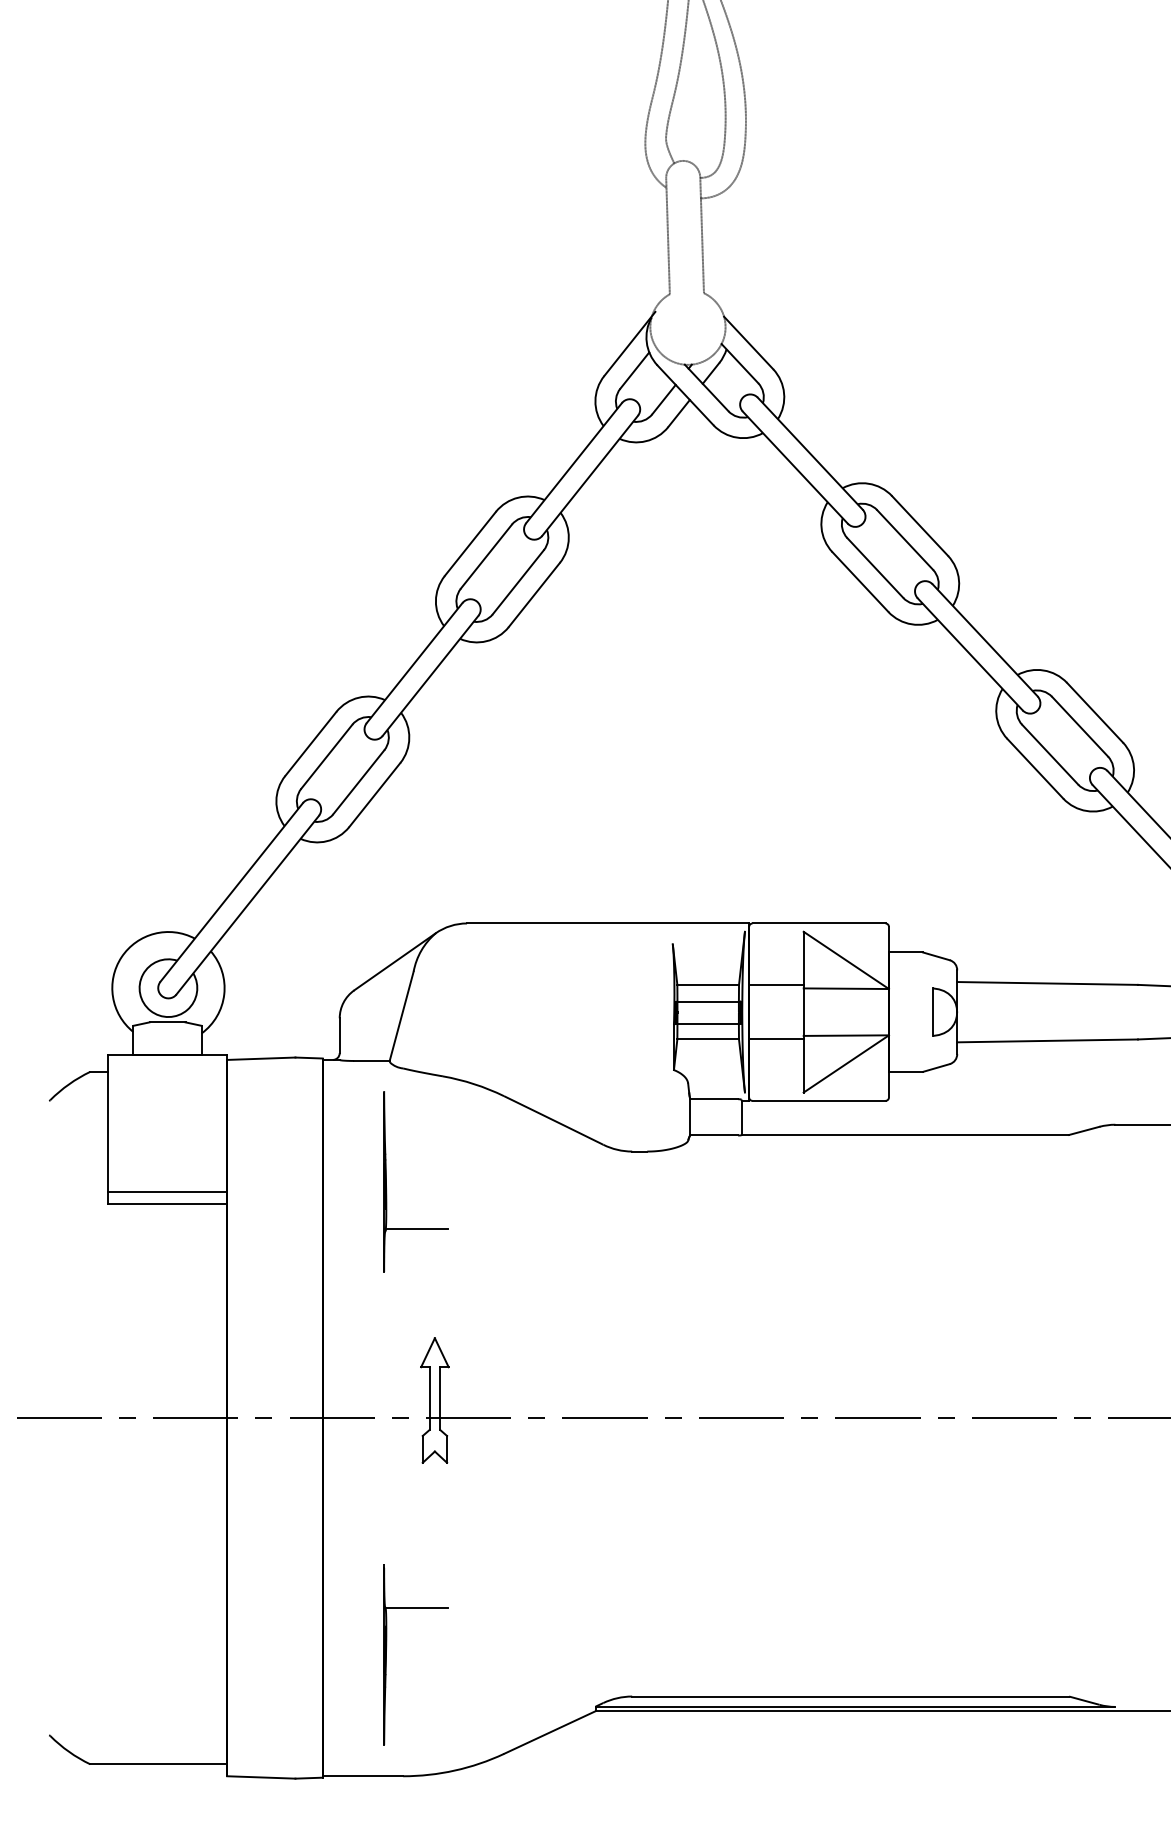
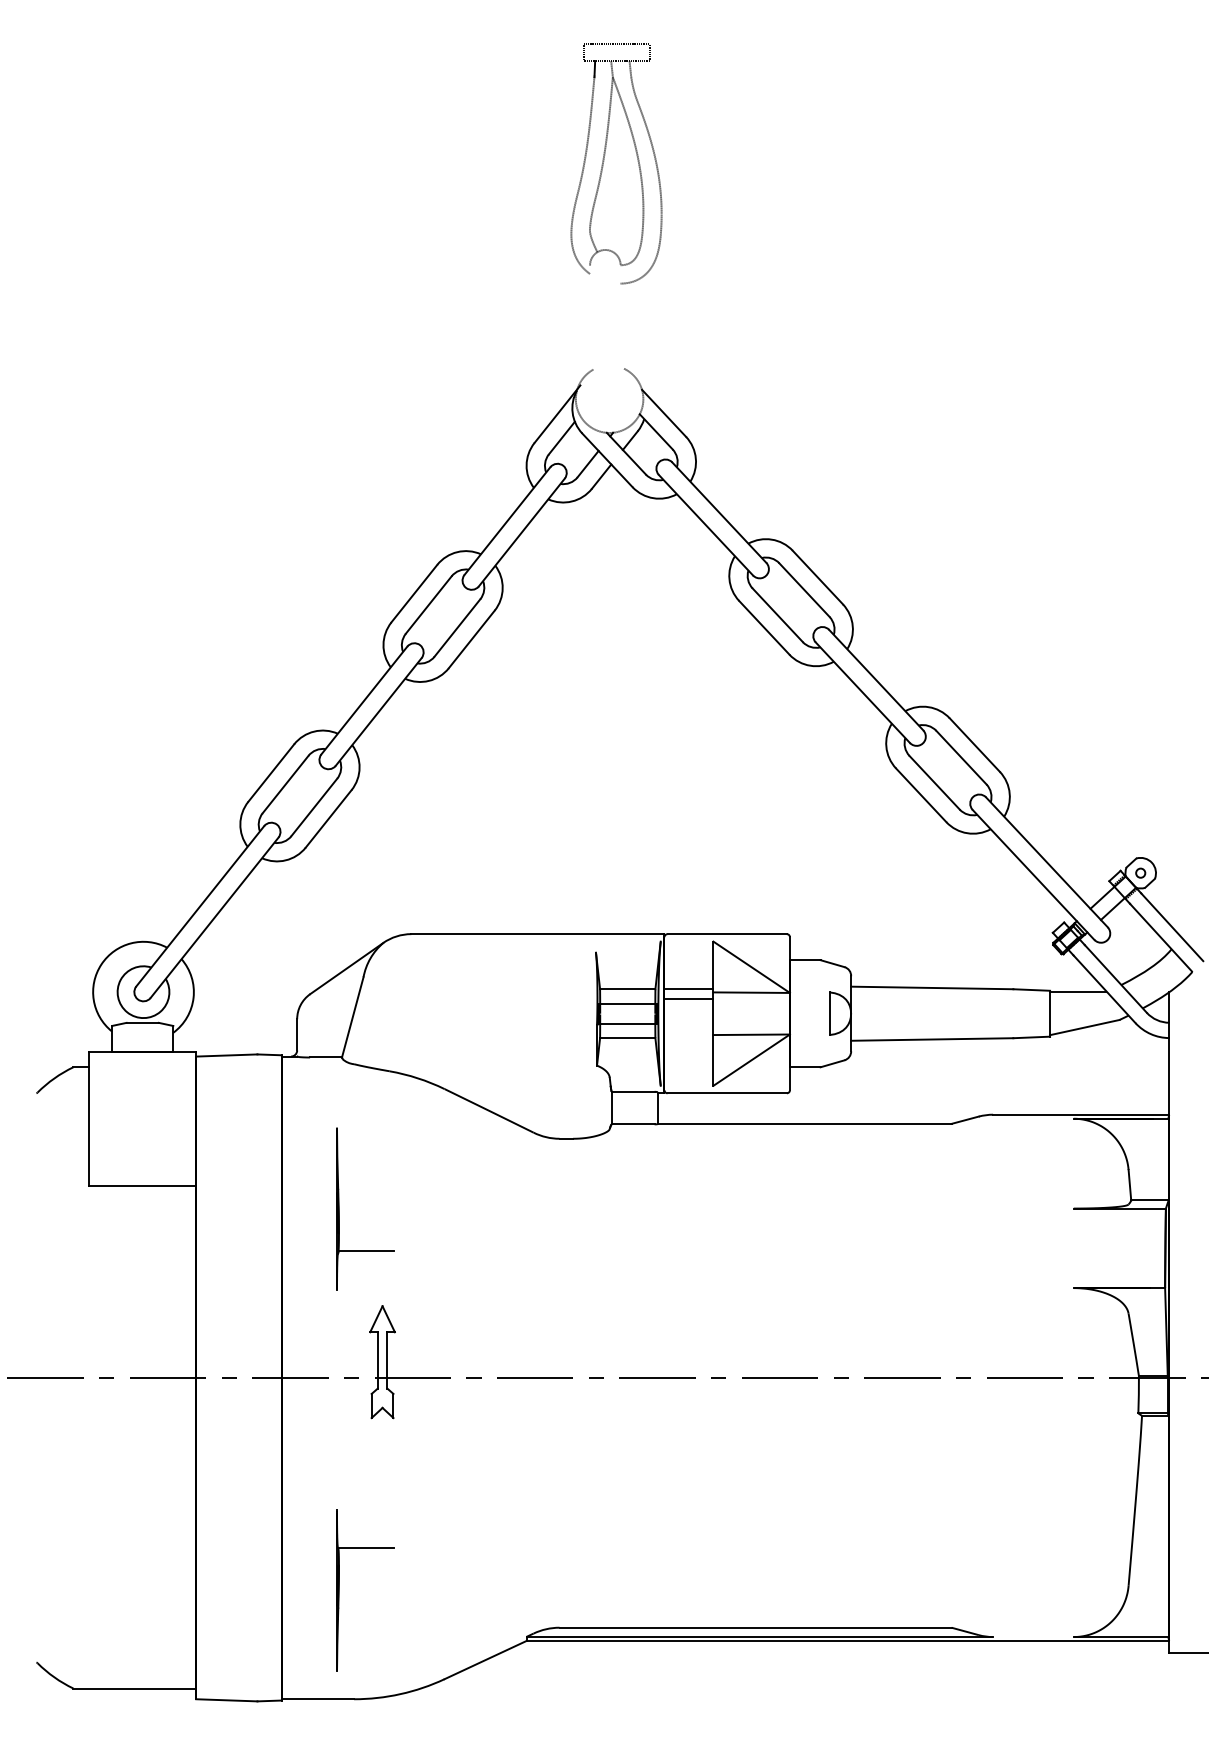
line: (701, 235) -> (621, 316), removed
line: (667, 236) -> (591, 317), removed
line: (775, 1039) -> (688, 999), moved
part: (386, 1181) -> (339, 1208), moved
line: (167, 1191) -> (142, 1174), removed

